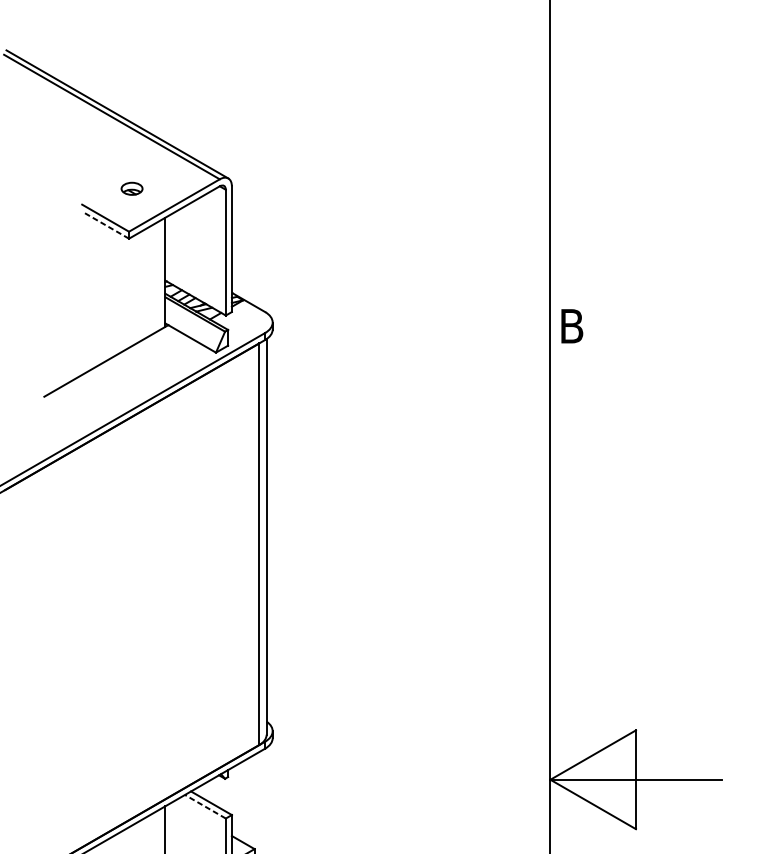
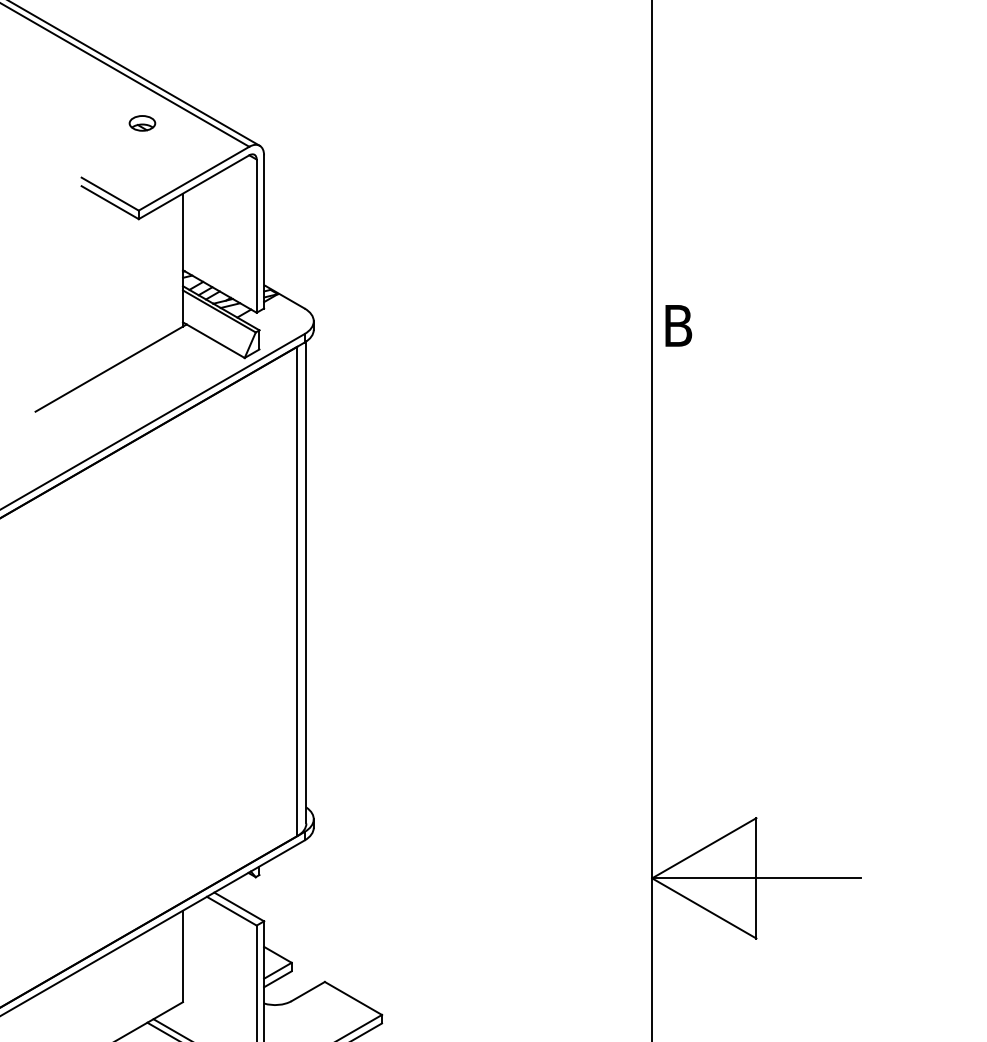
part: (132, 188) -> (142, 123), moved
line: (105, 225) -> (110, 202), dashed -> solid
line: (205, 806) -> (231, 911), dashed -> solid

